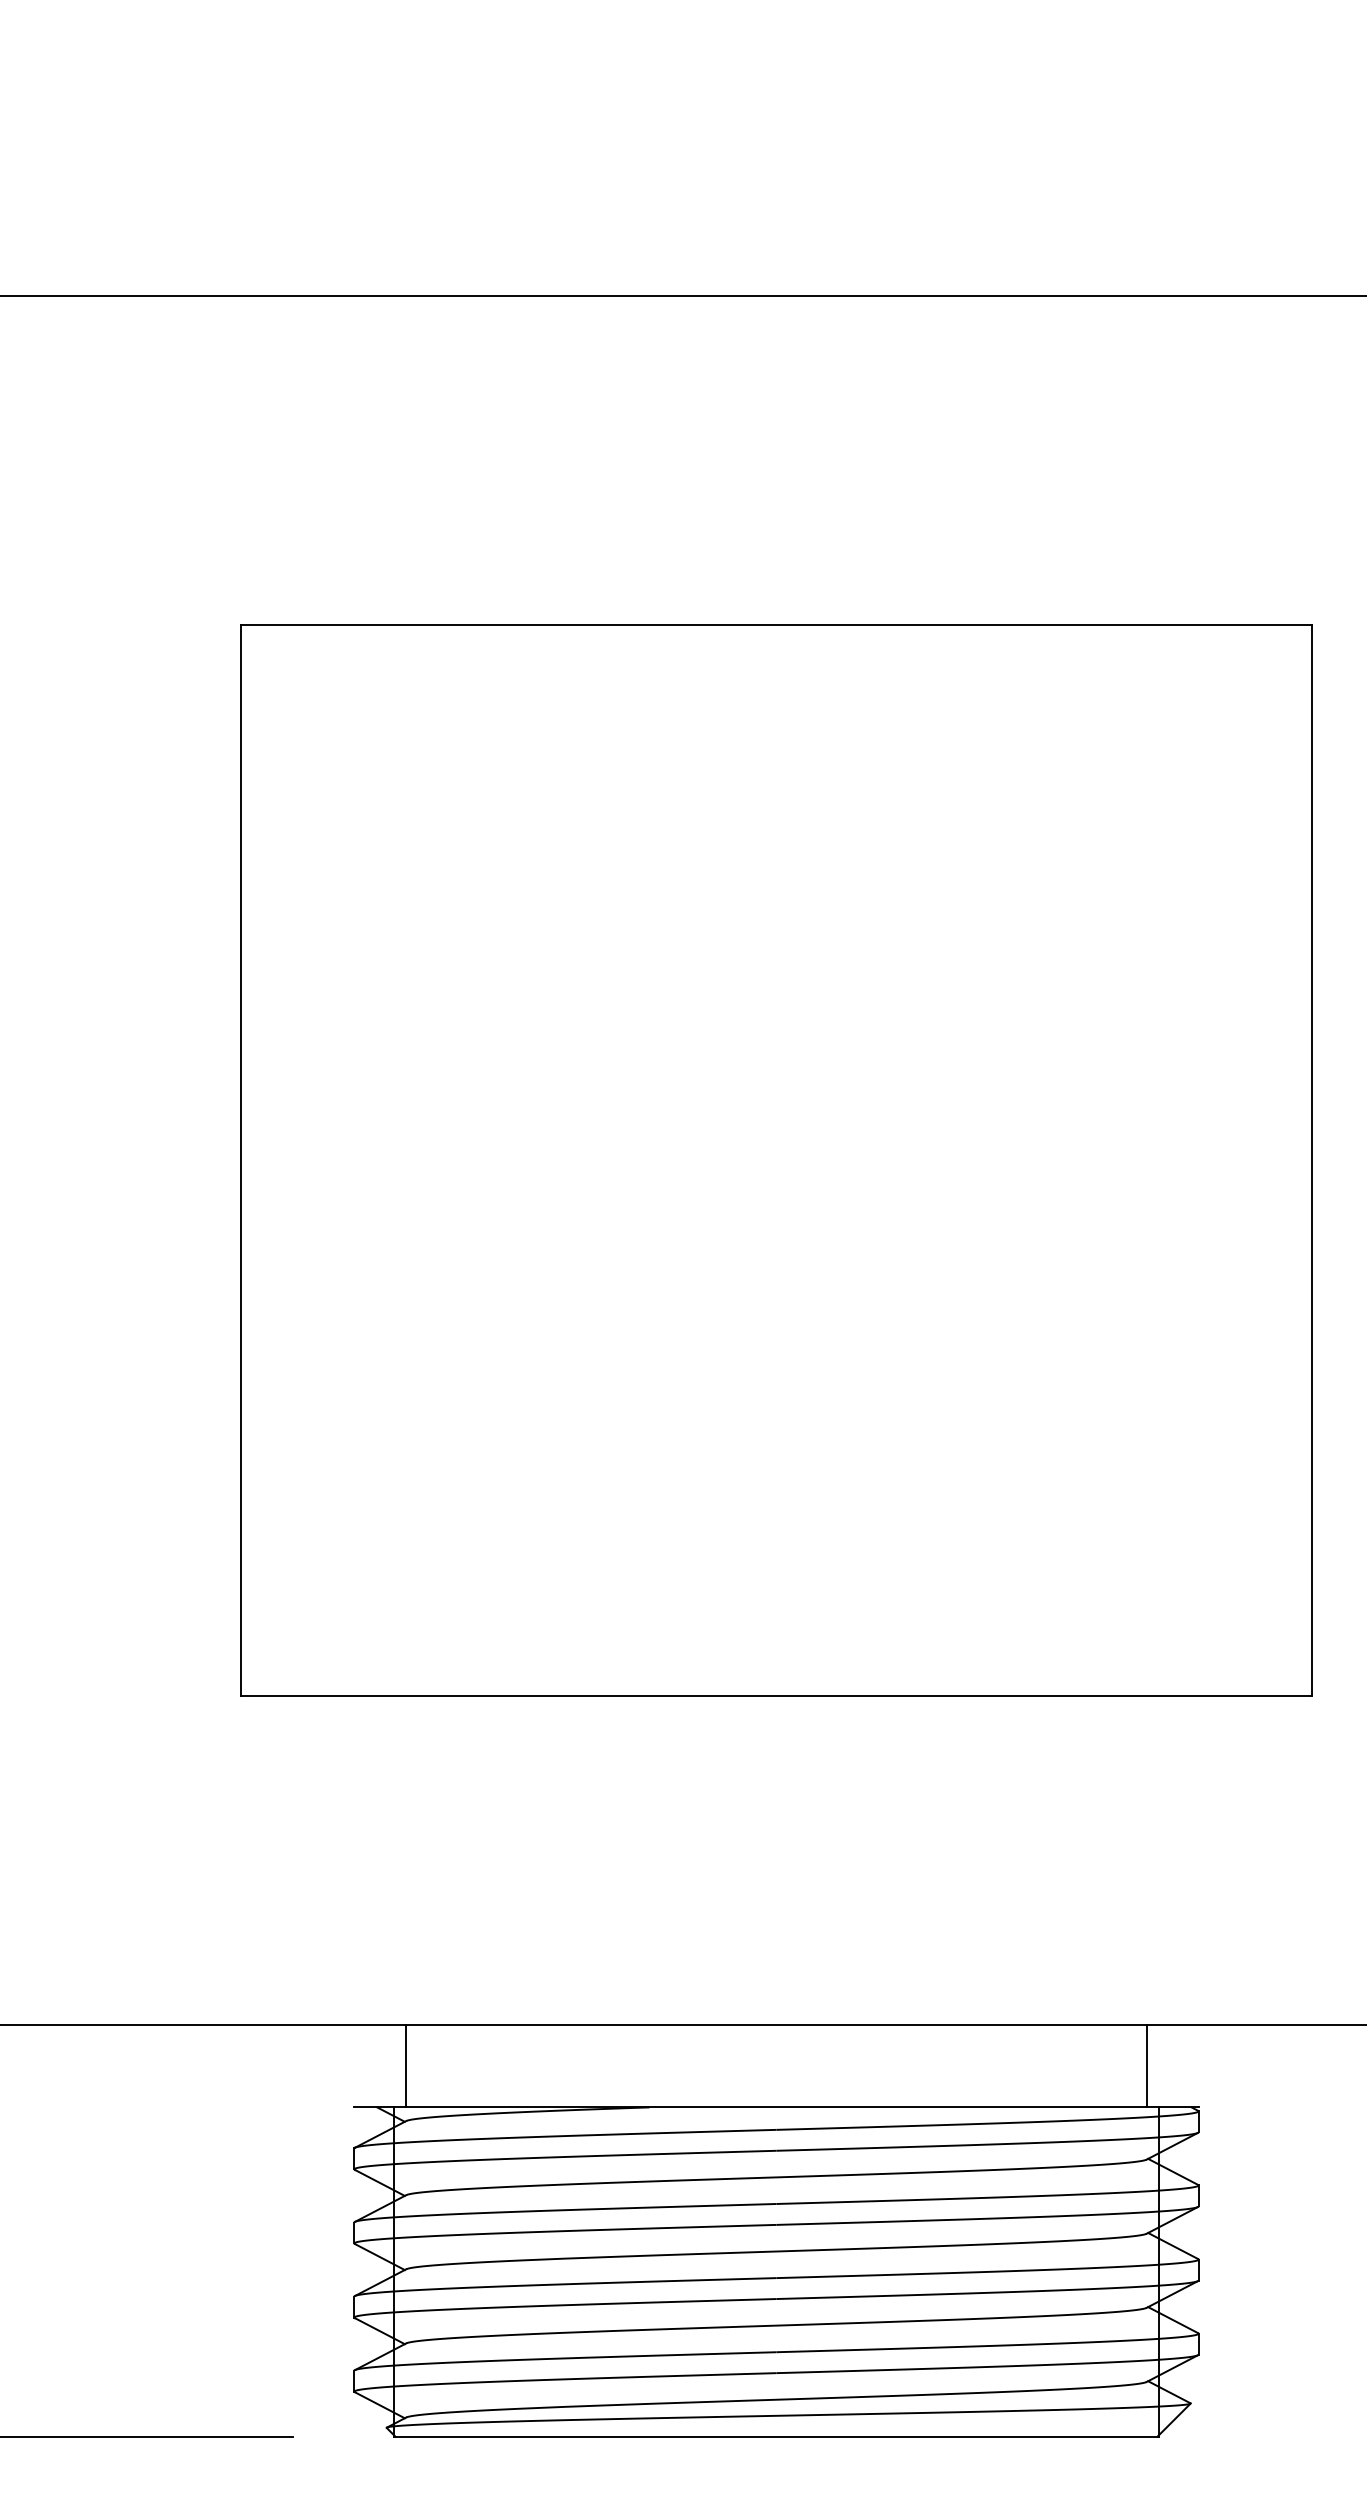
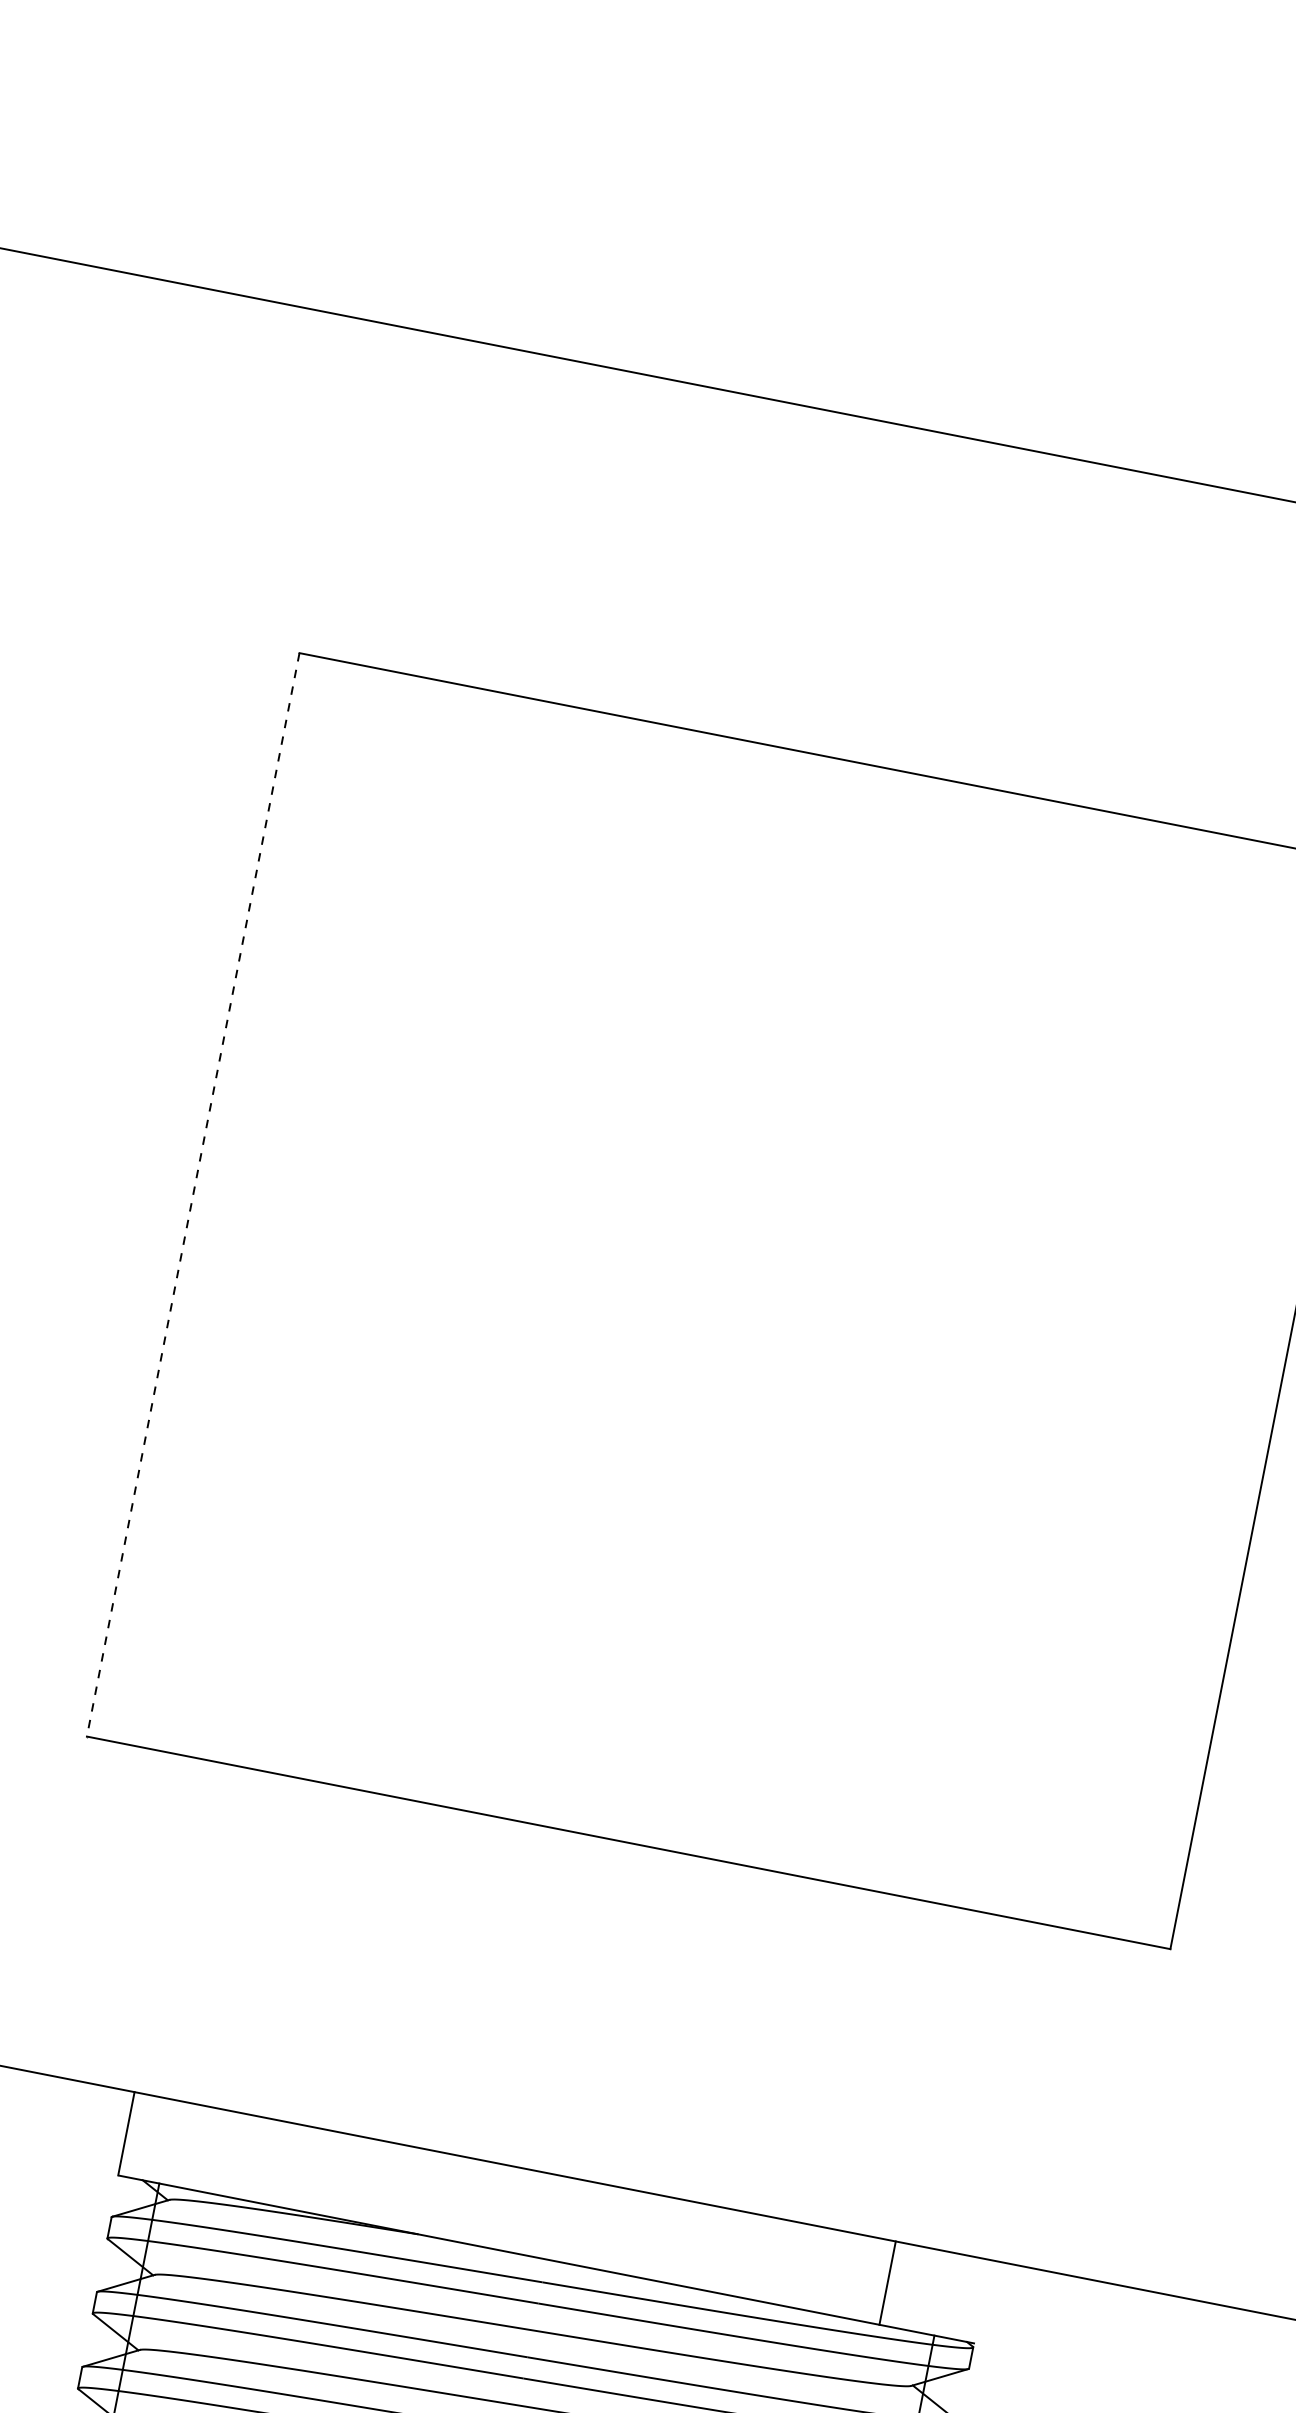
line: (241, 1160) -> (193, 1195), solid -> dashed
line: (405, 2066) -> (125, 2134), moved
line: (1147, 2066) -> (887, 2283), moved

